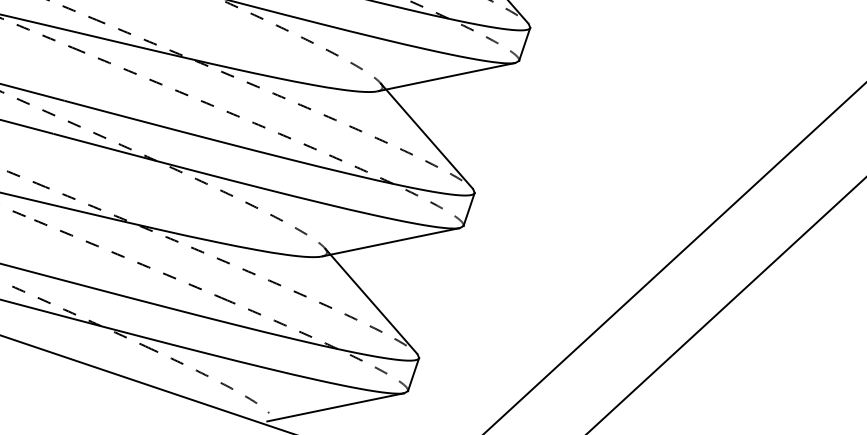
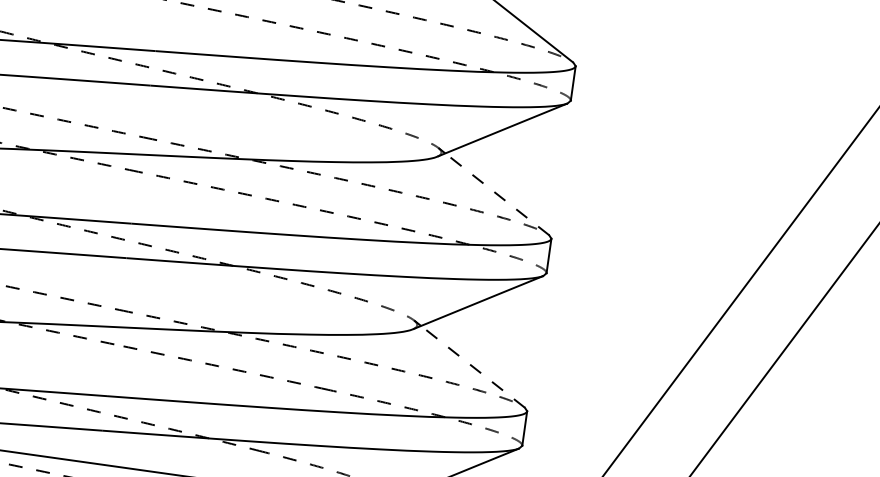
line: (429, 138) -> (496, 193), solid -> dashed
line: (372, 303) -> (471, 366), solid -> dashed

